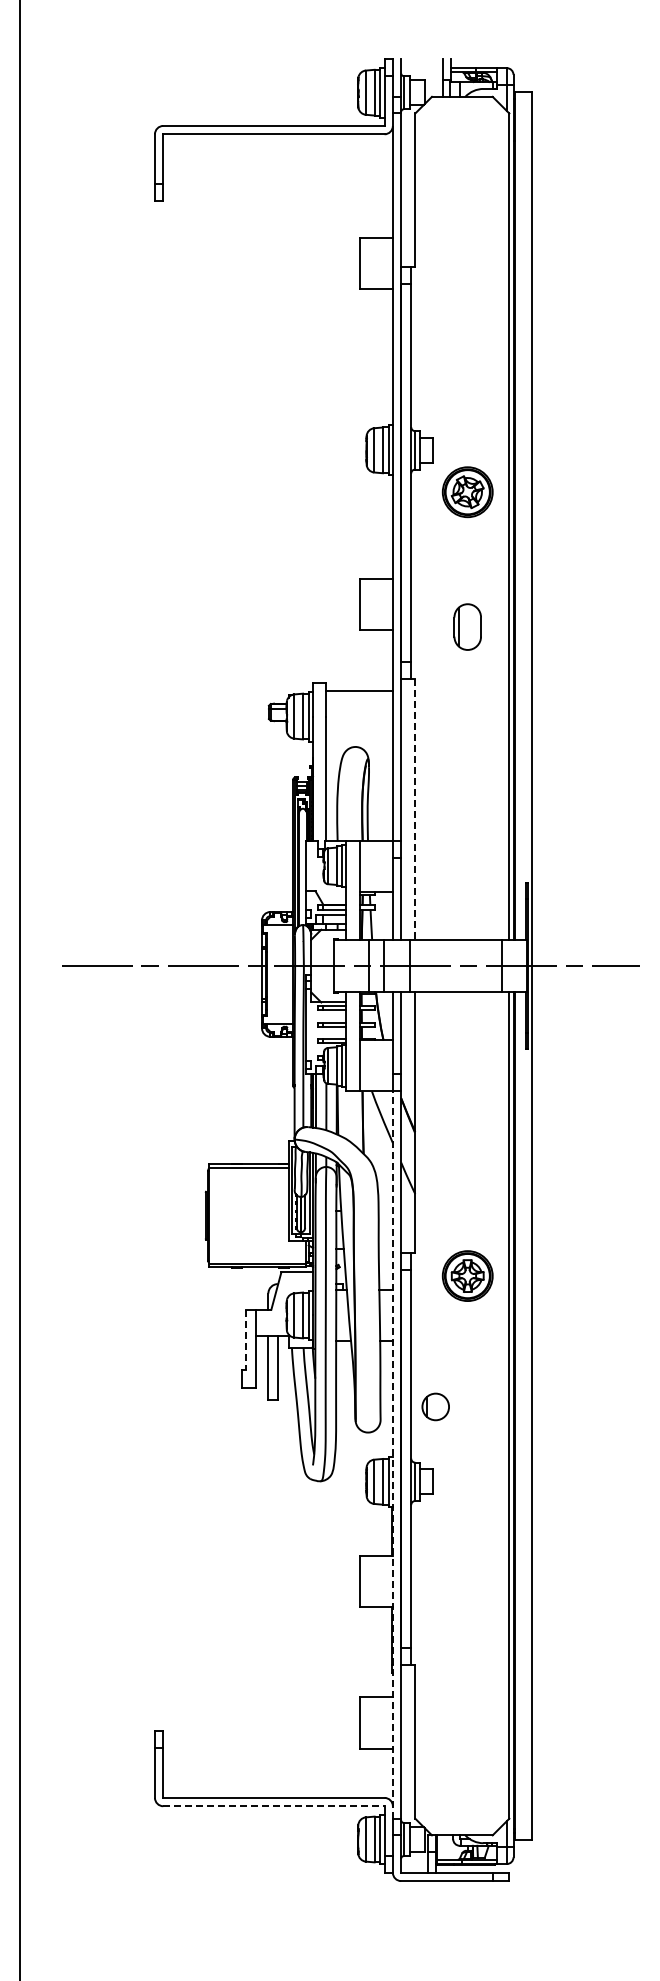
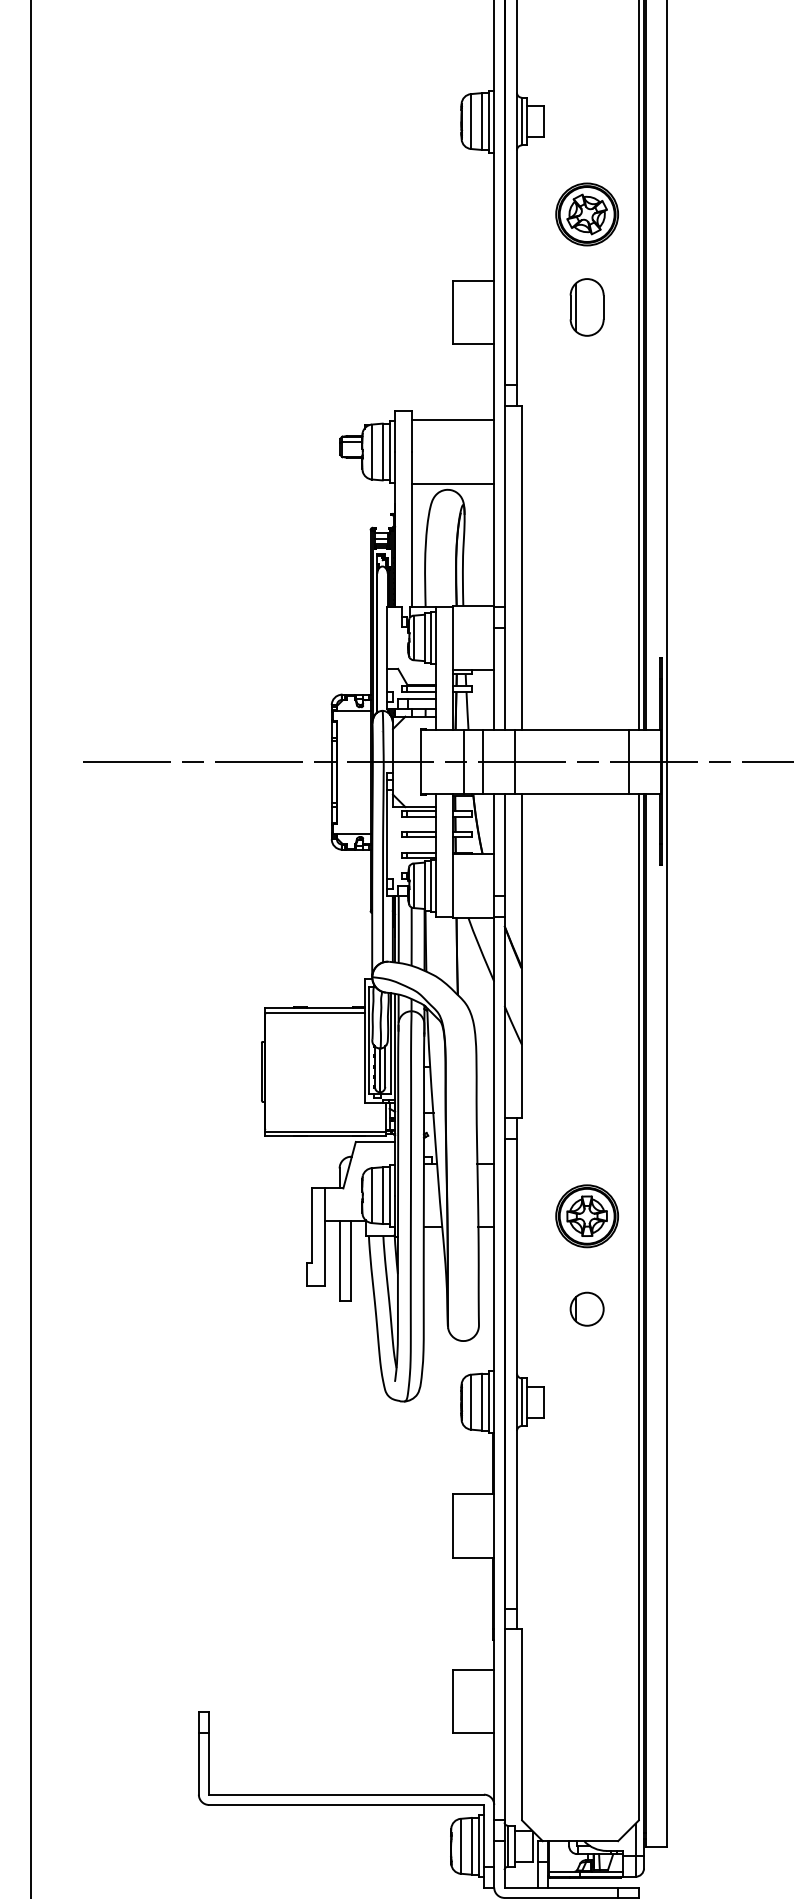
part: (467, 492) -> (586, 214), moved
part: (467, 626) -> (586, 306), moved
line: (359, 742) -> (452, 484), added
line: (415, 810) -> (522, 568), dashed -> solid
part: (467, 1275) -> (586, 1215), moved
line: (246, 1339) -> (312, 1225), dashed -> solid
part: (435, 1406) -> (586, 1308), moved
line: (392, 1454) -> (493, 1368), dashed -> solid
line: (273, 1806) -> (345, 1805), dashed -> solid

